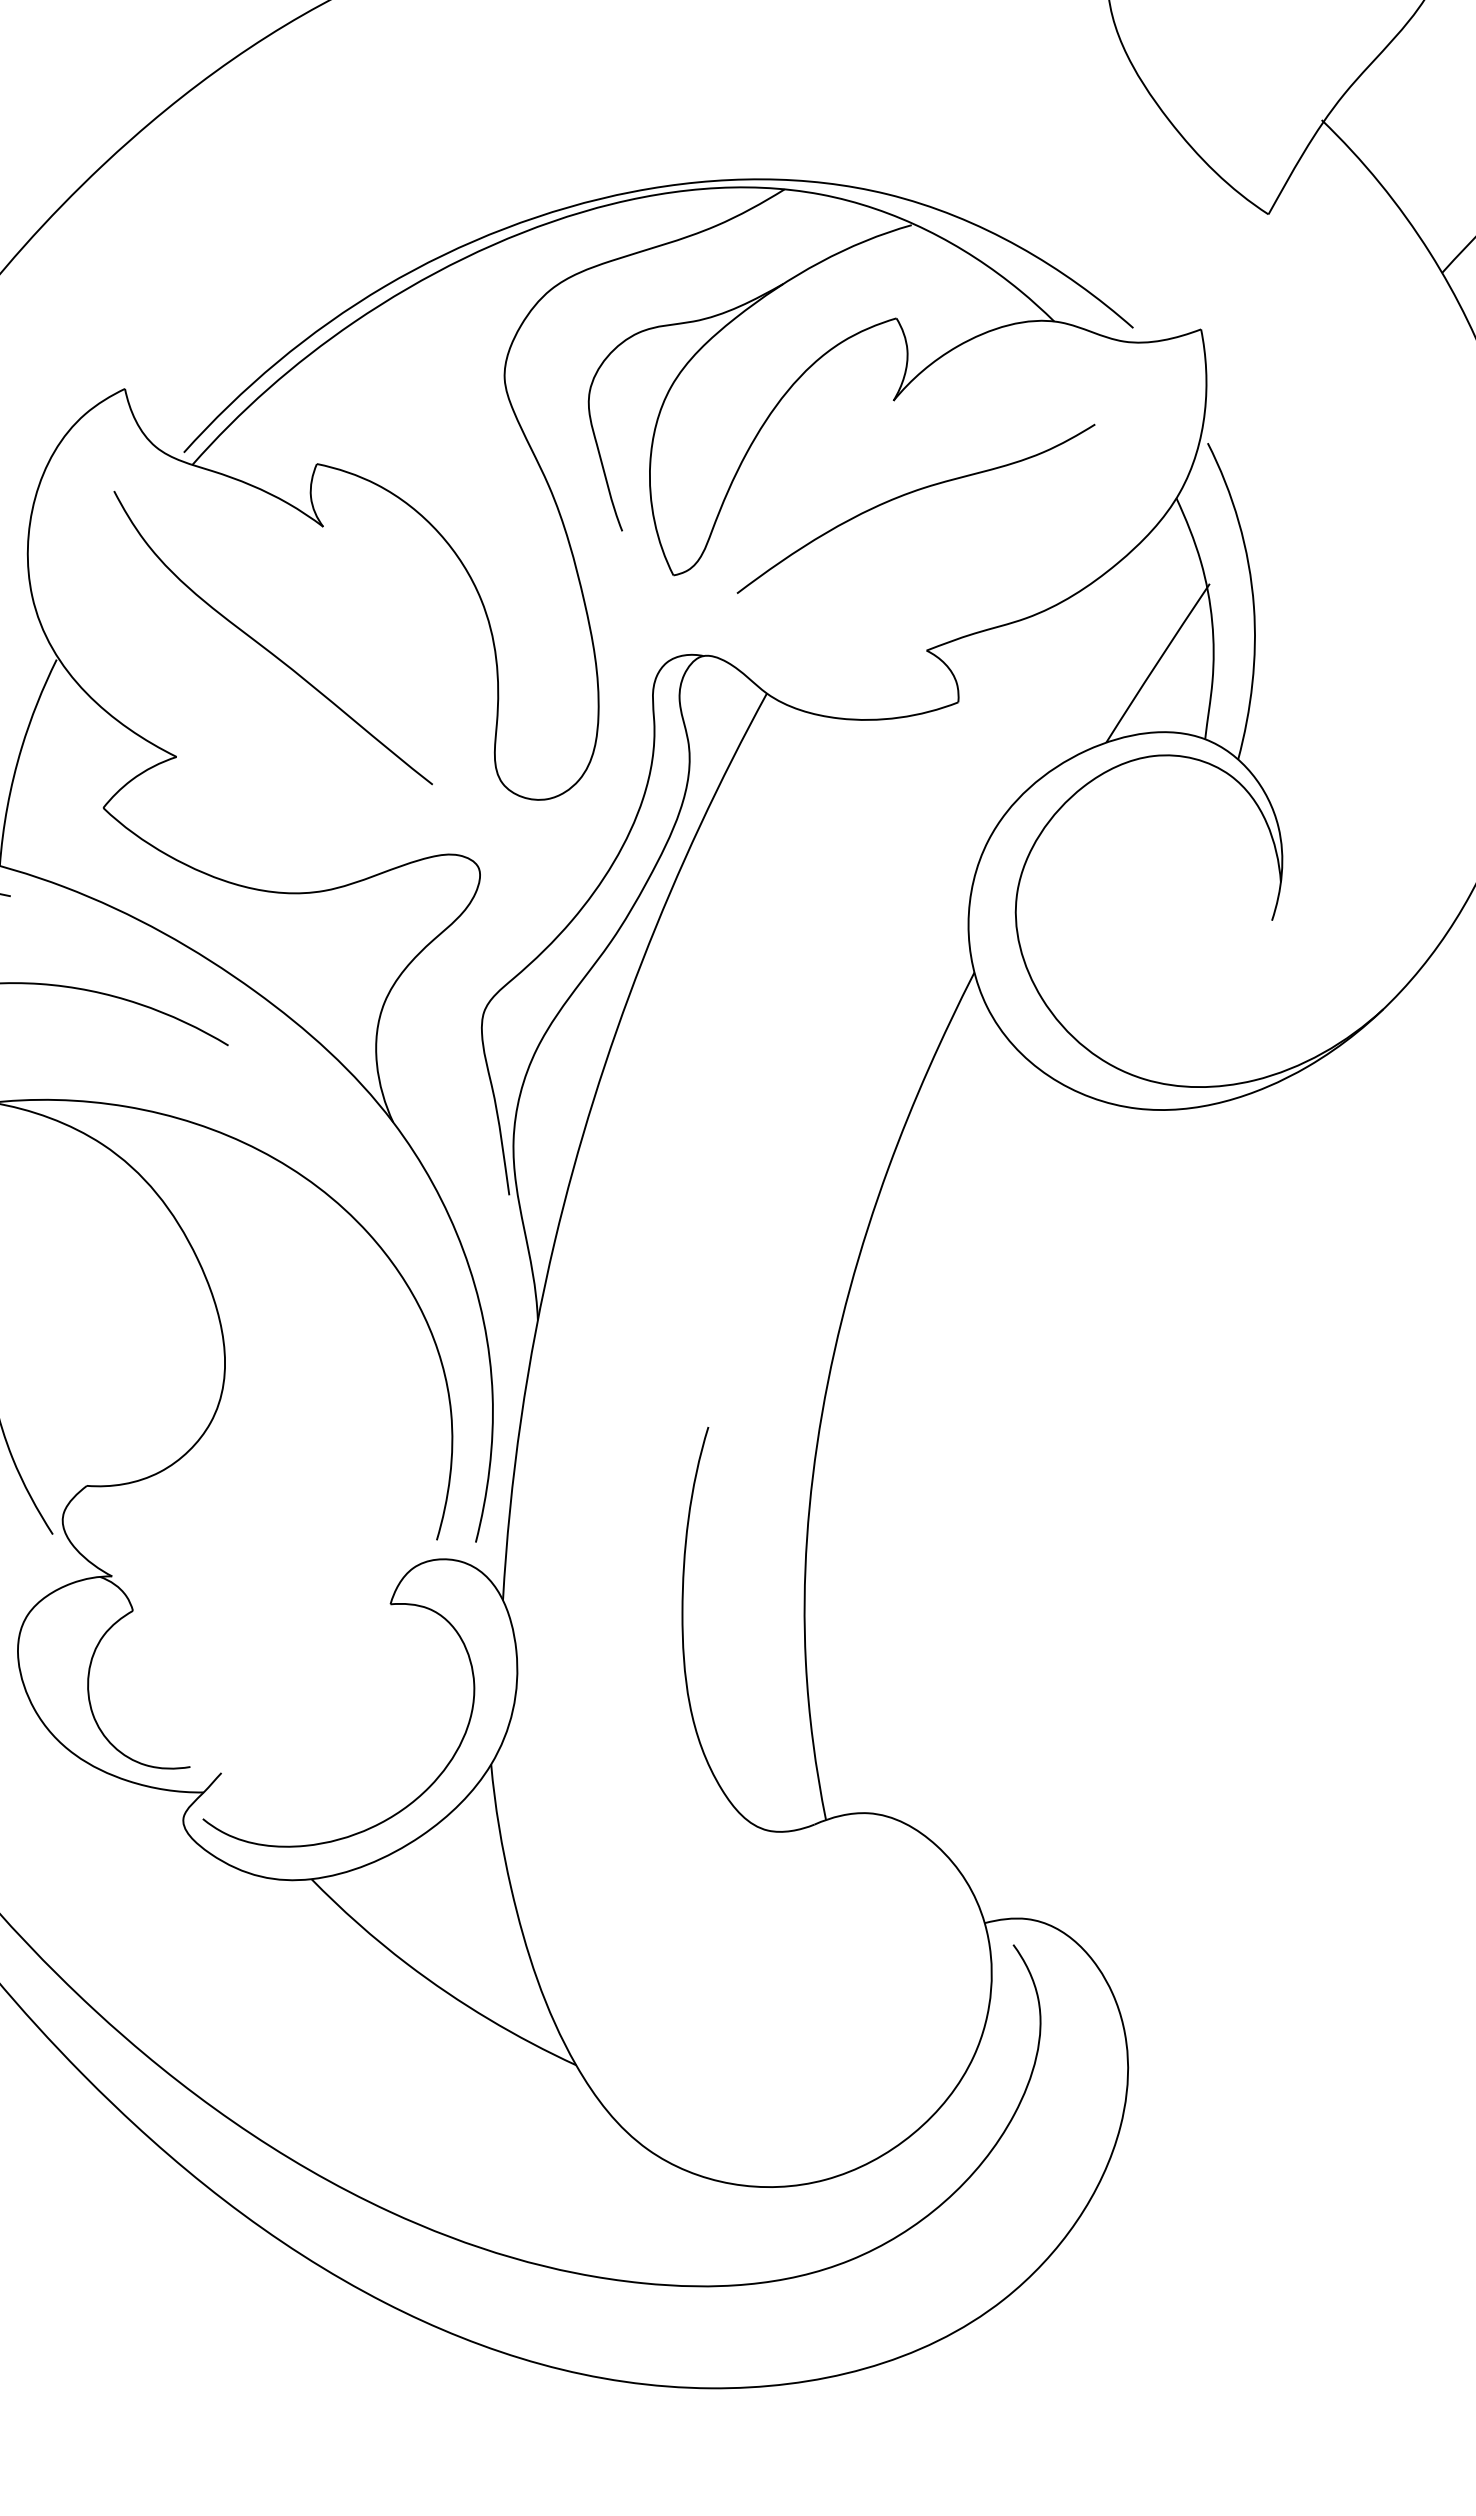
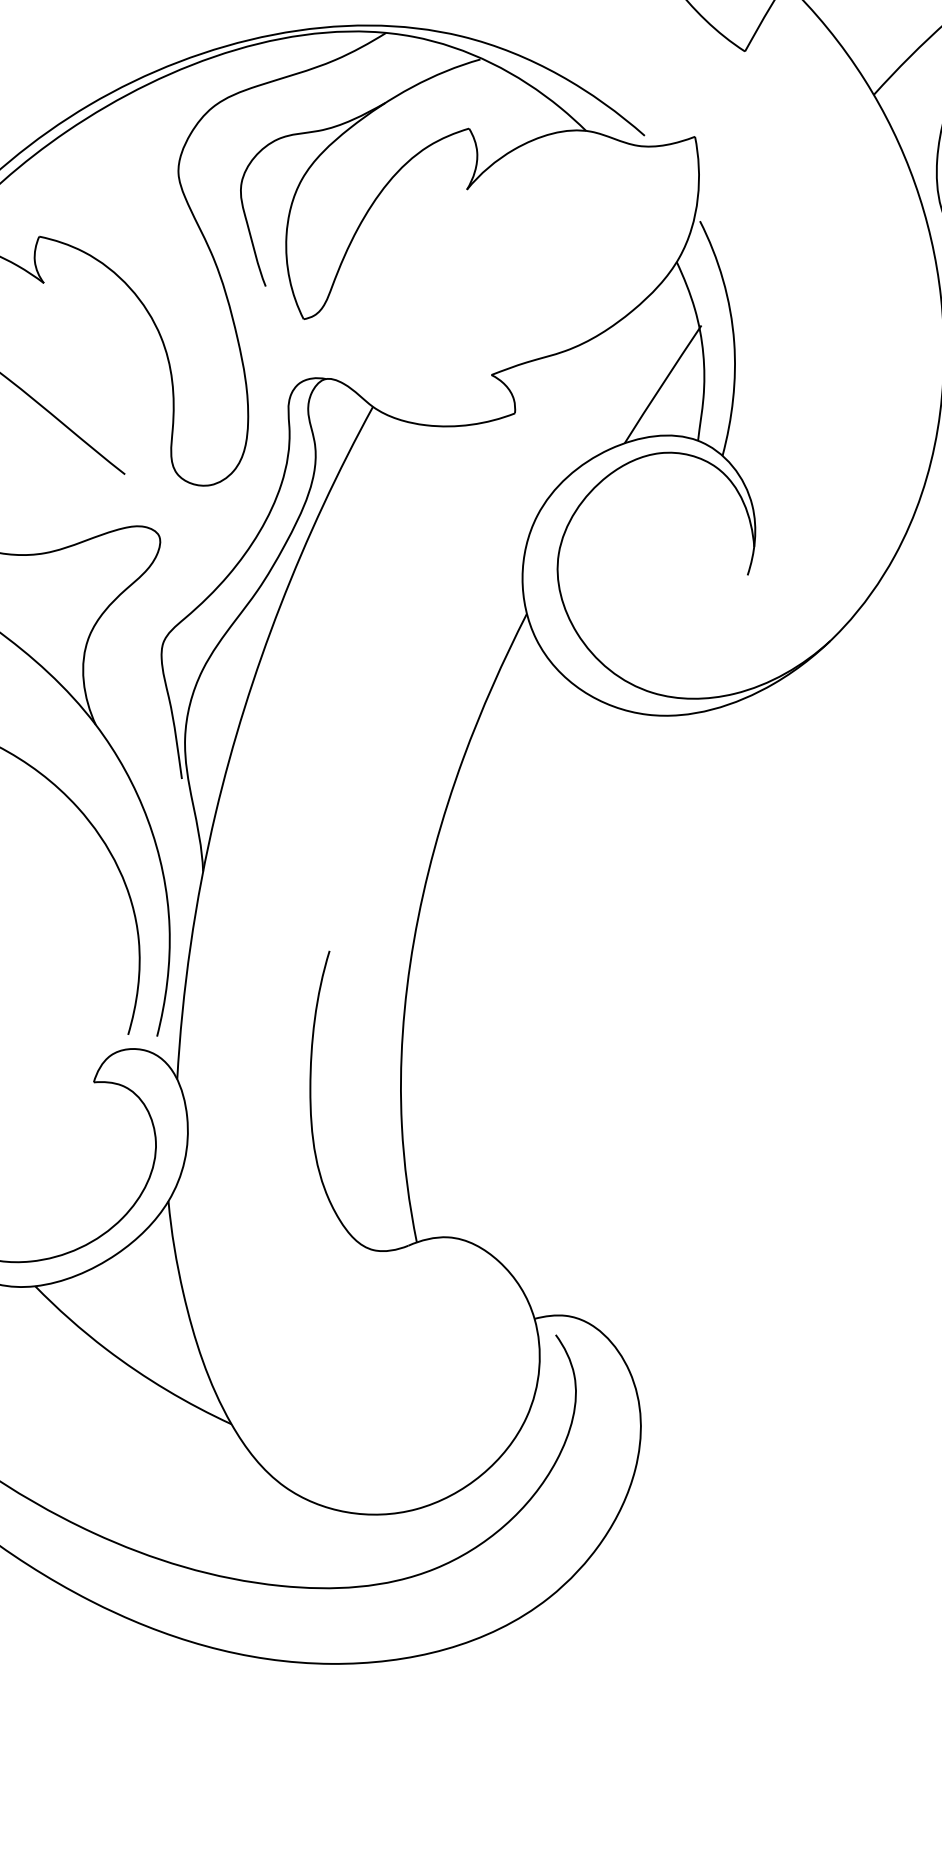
curve: (911, 493) -> (480, 258), removed

